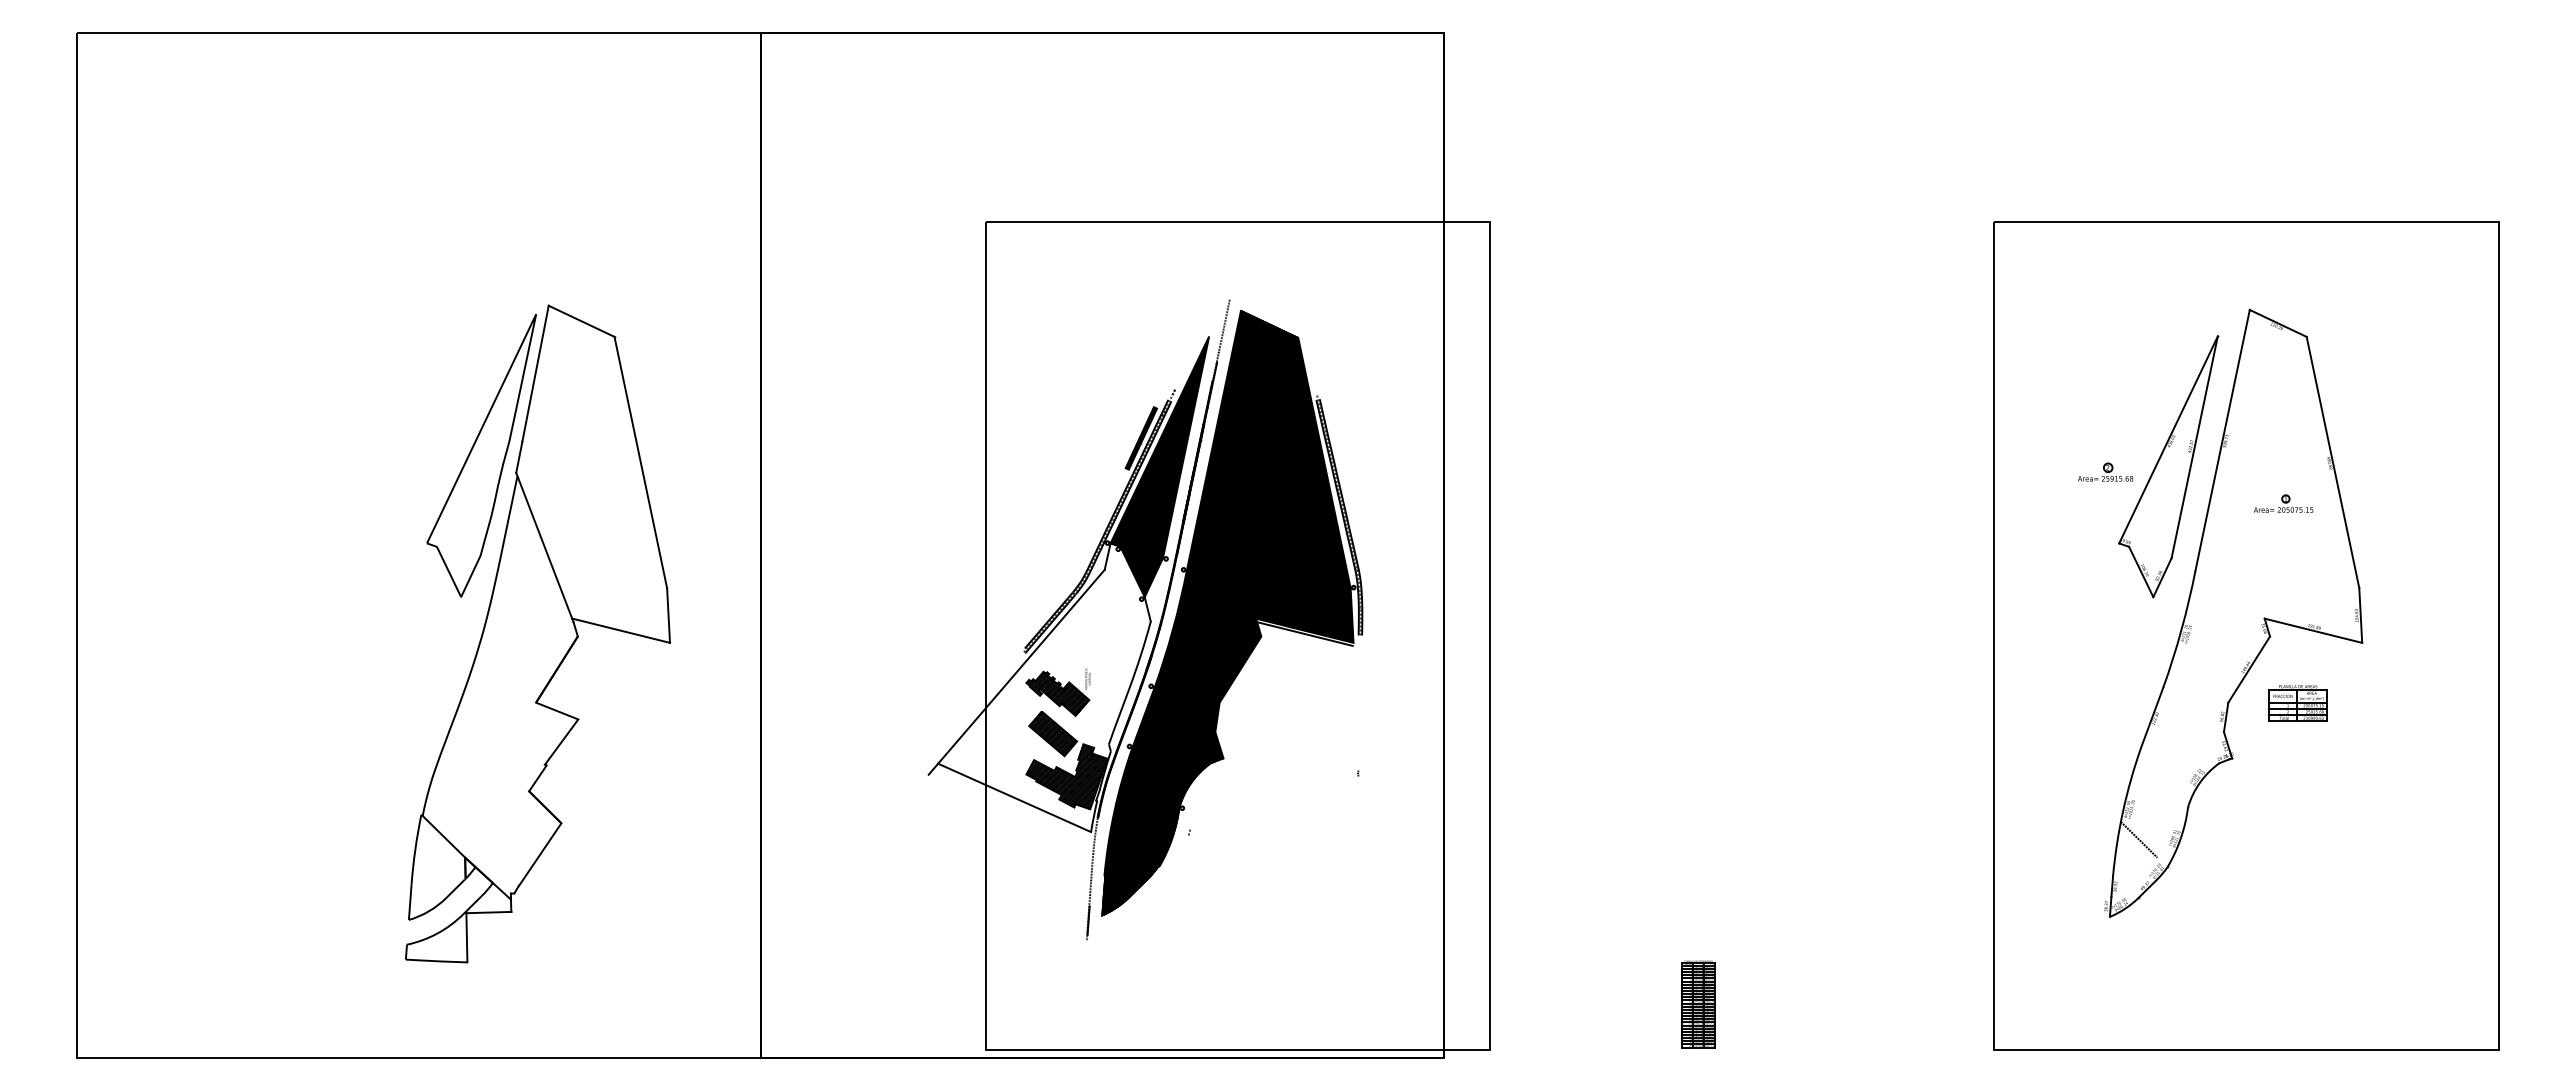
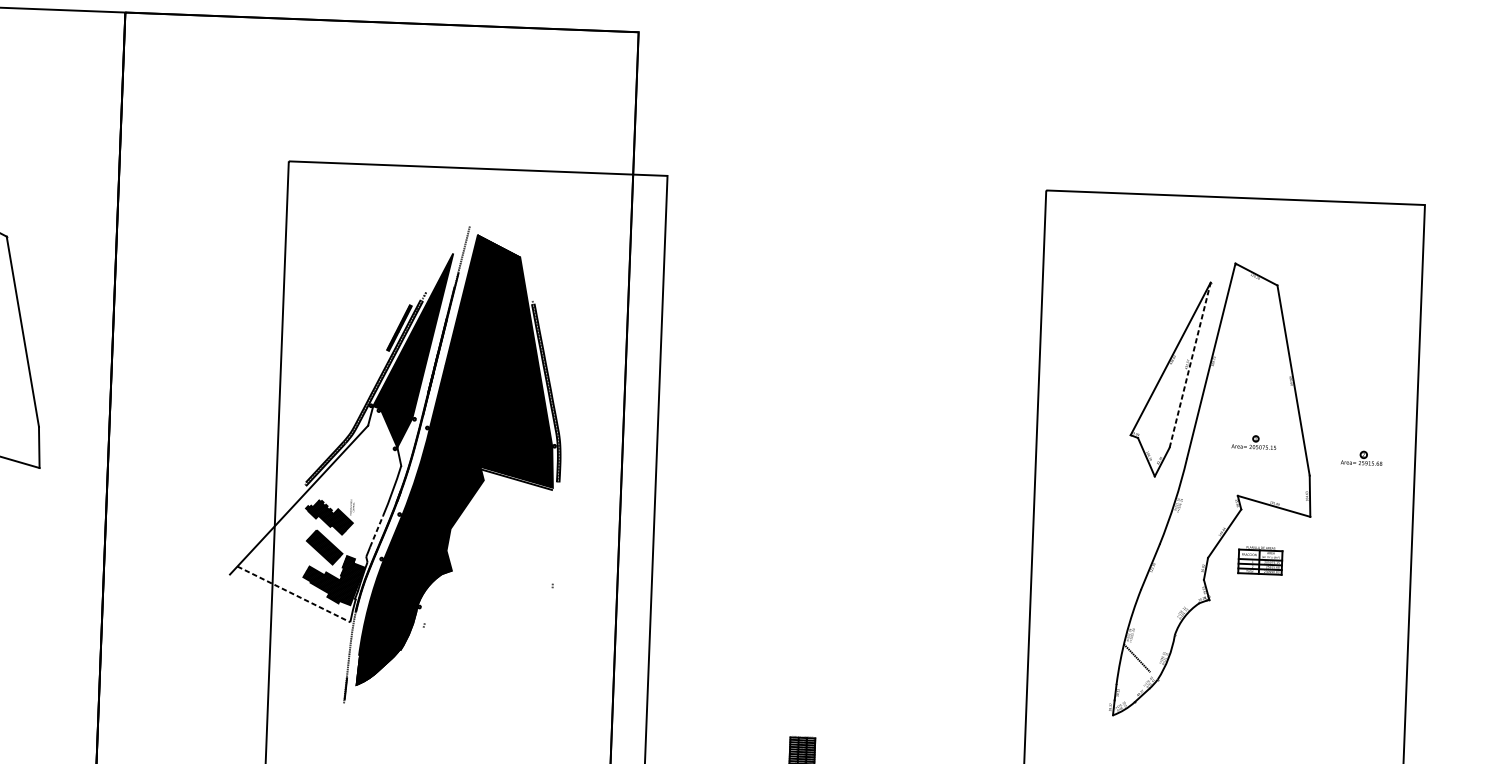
line: (2194, 446) -> (1190, 364), solid -> dashed
part: (2105, 471) -> (1361, 457), moved
part: (2283, 503) -> (1254, 442), moved
line: (1121, 709) -> (376, 531), solid -> dashed
line: (1014, 797) -> (293, 594), solid -> dashed

